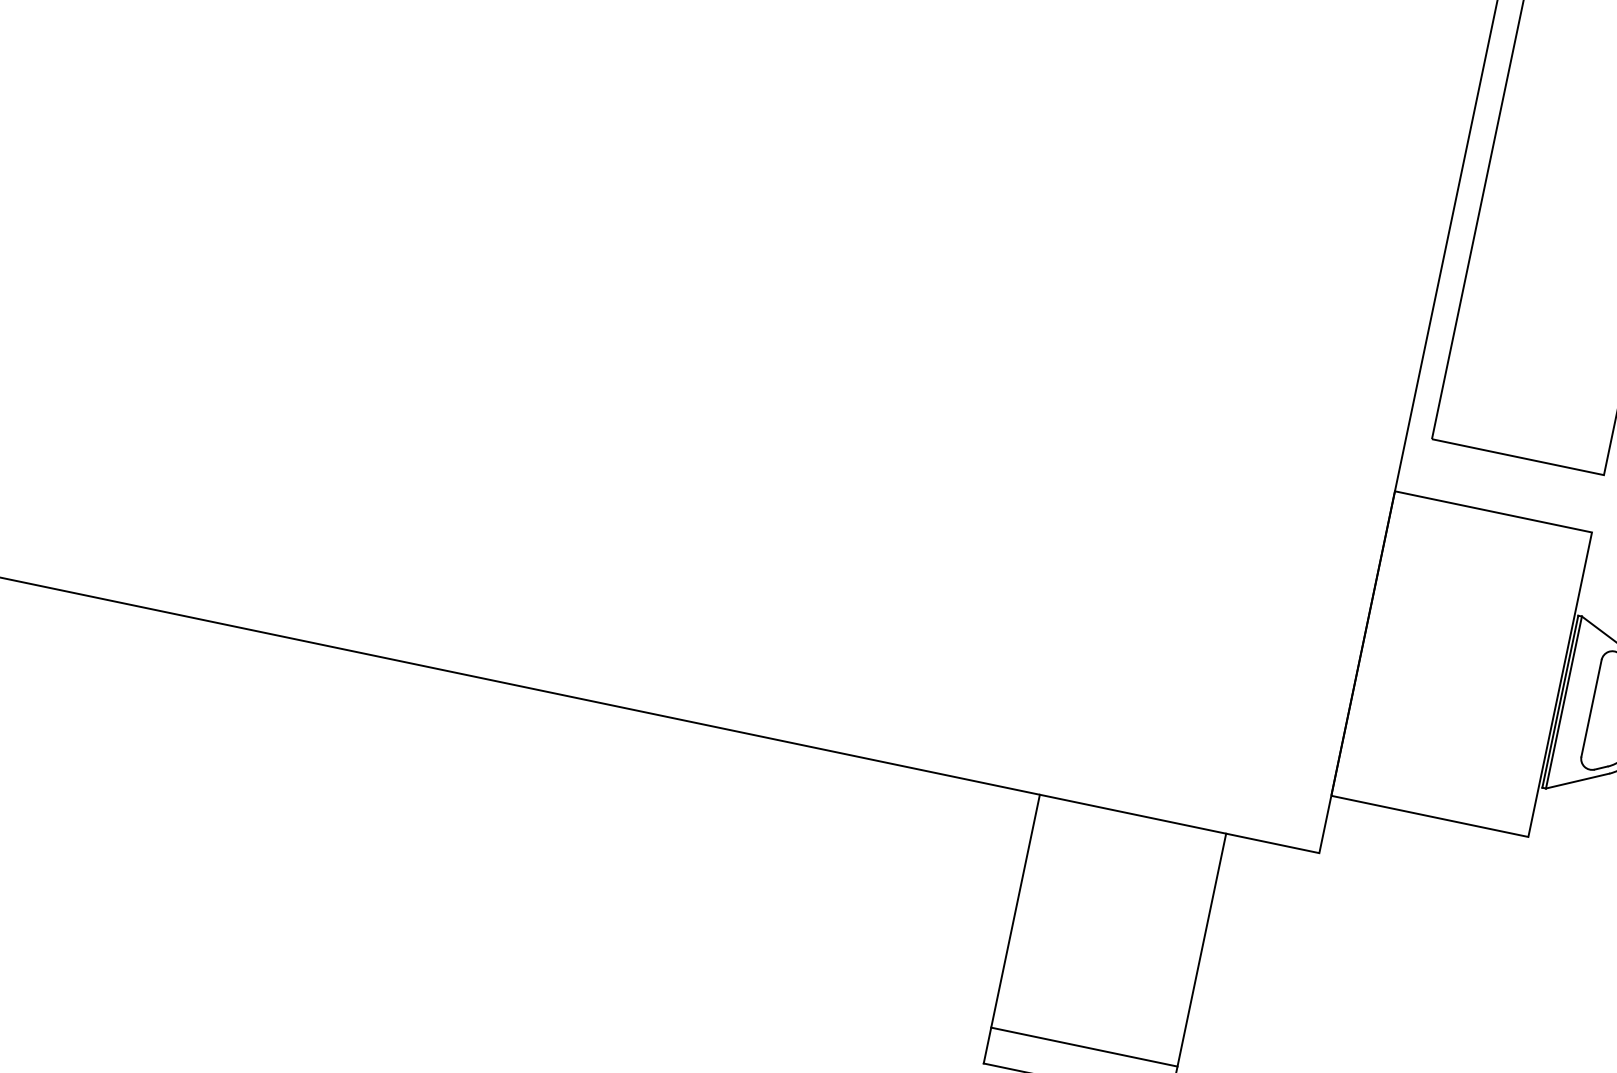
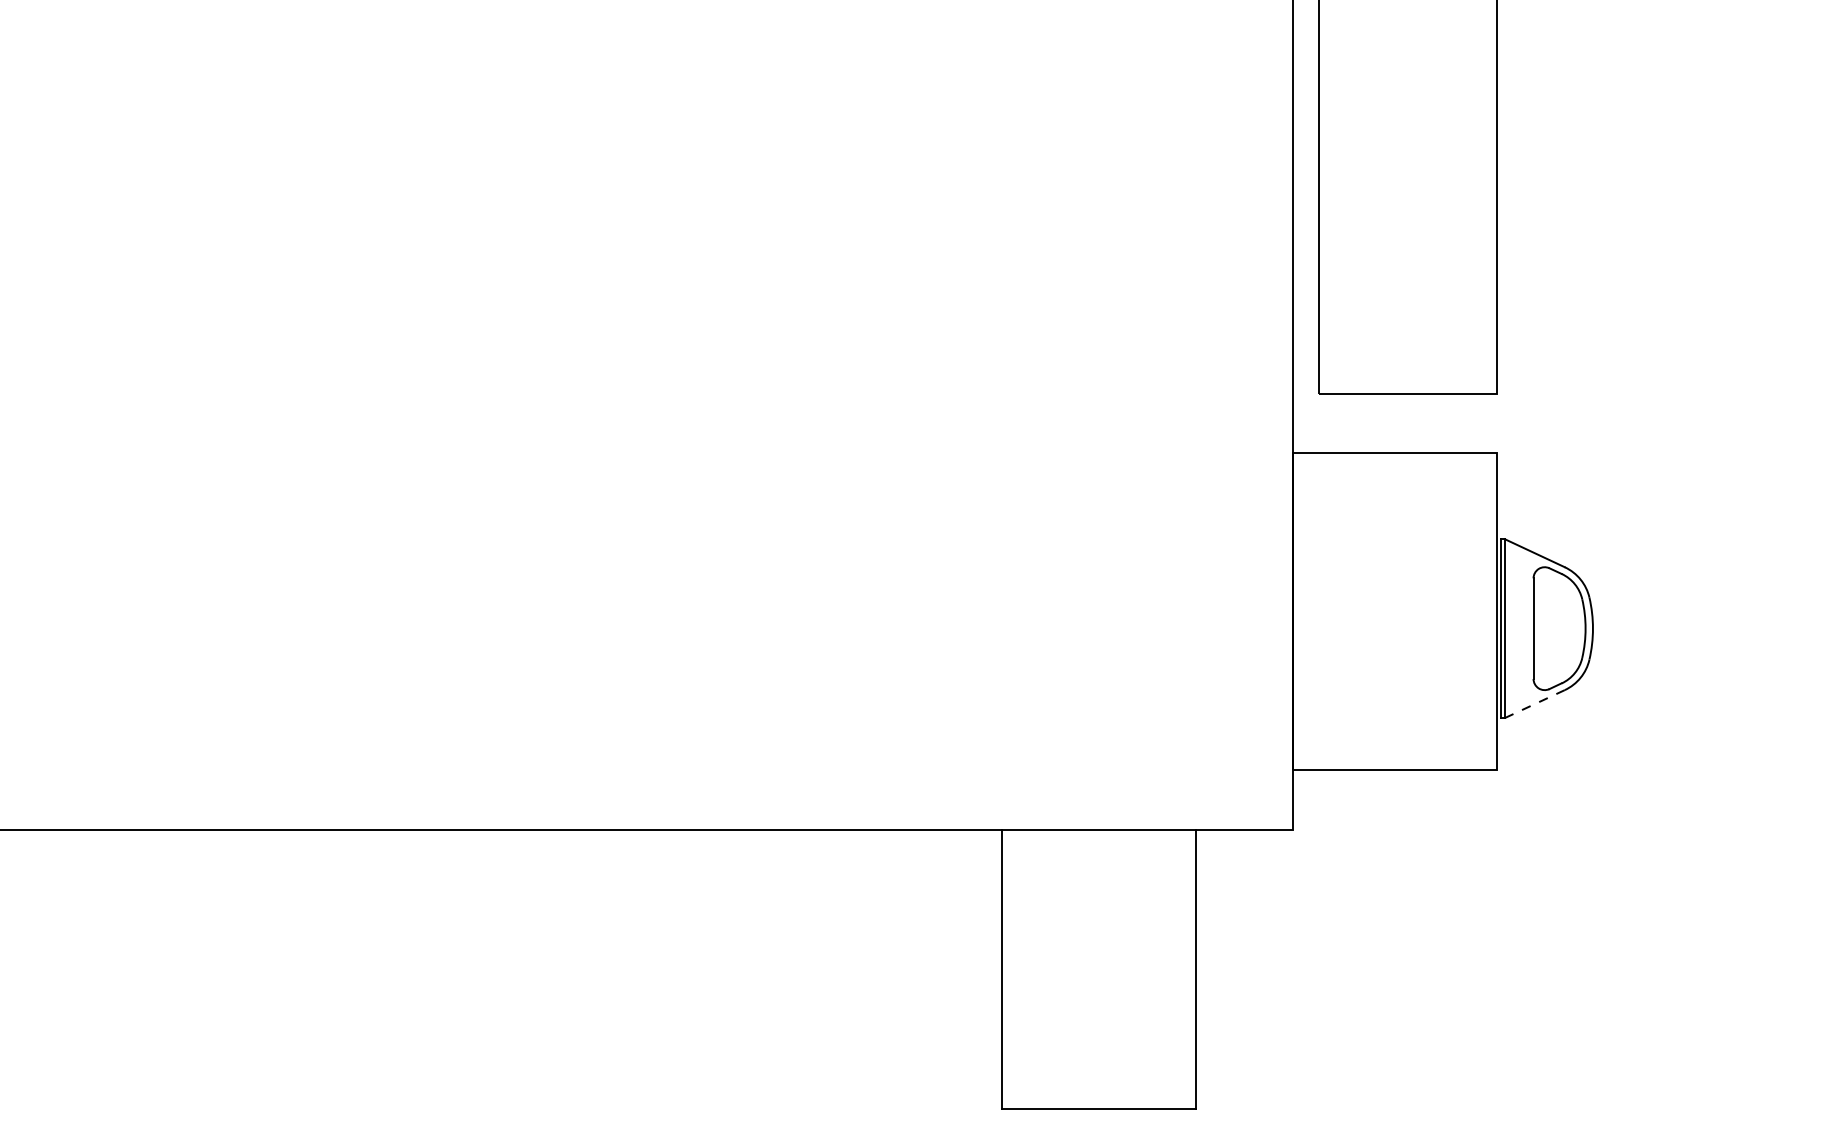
line: (1578, 780) -> (1535, 703), solid -> dashed
line: (1084, 1046) -> (1098, 1071), removed

